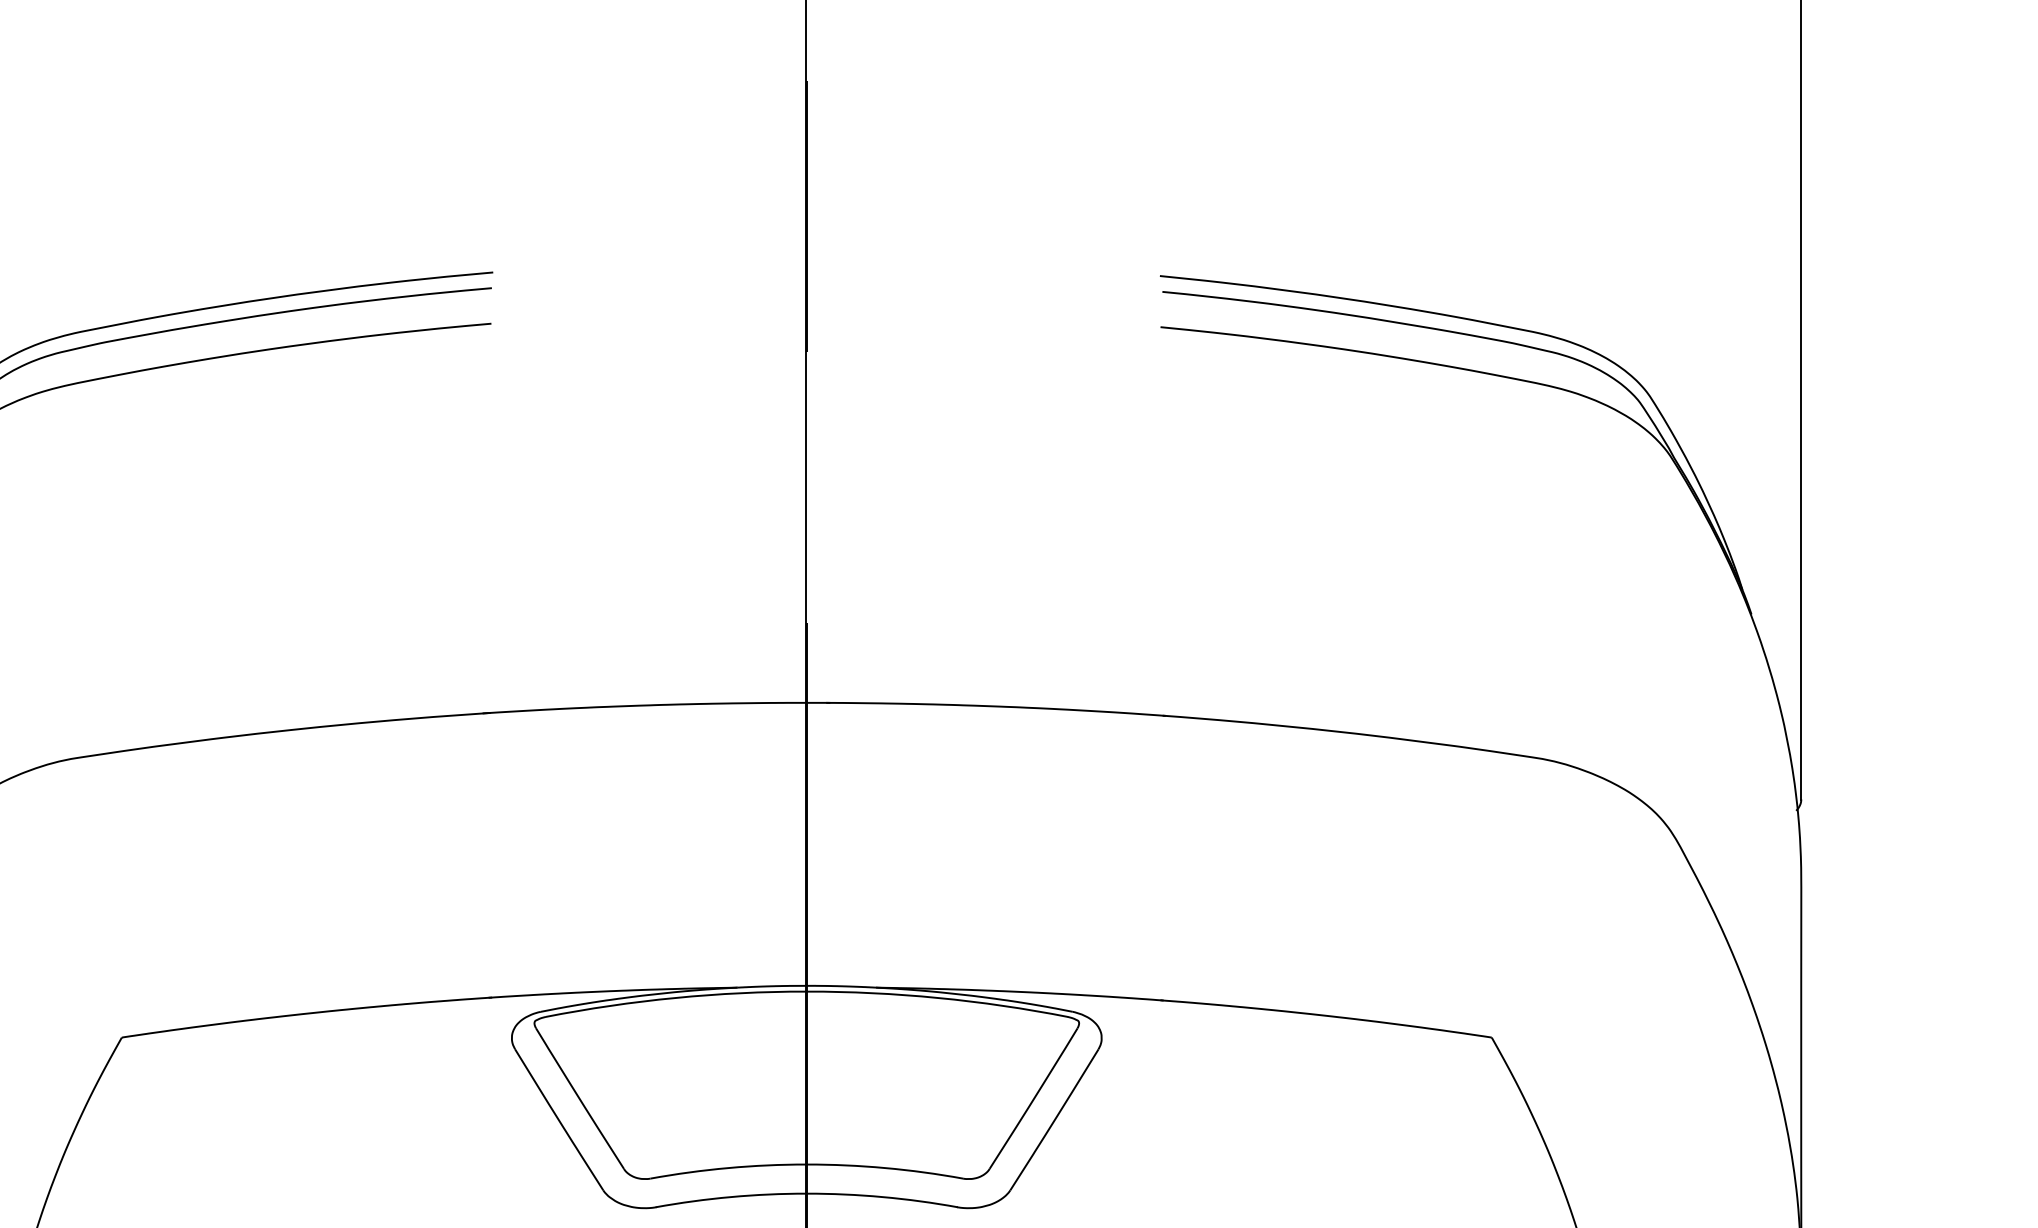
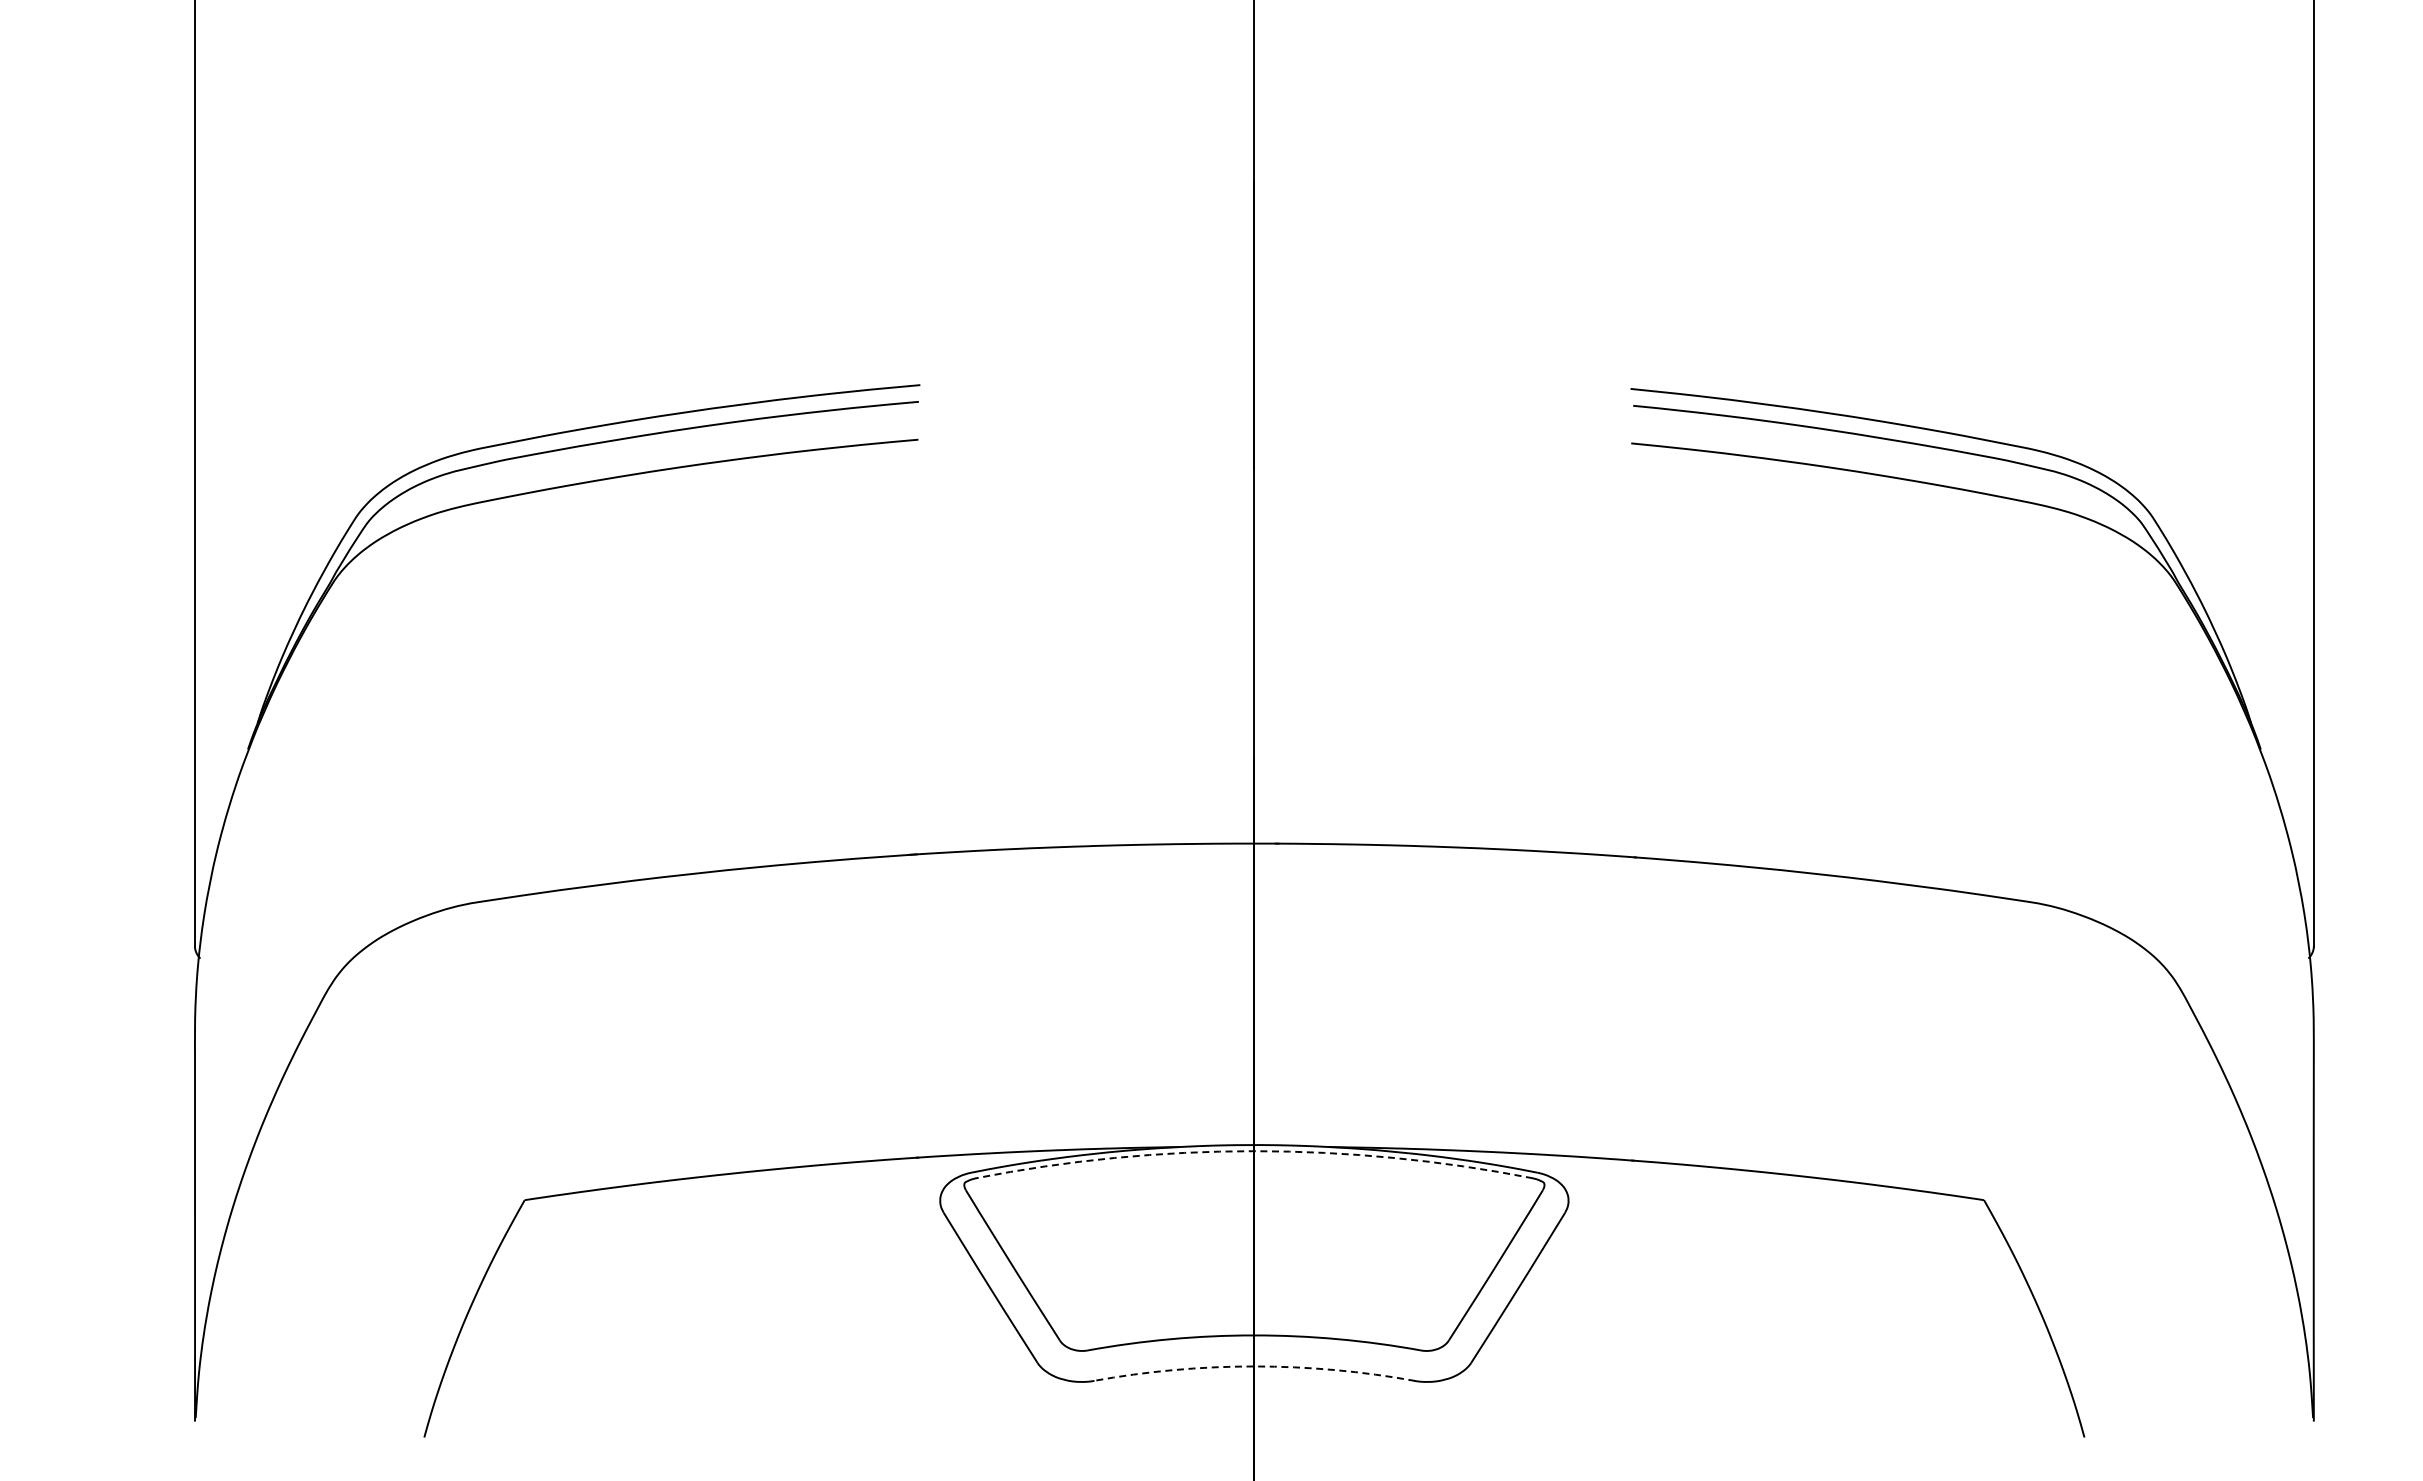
arc: (806, 991) -> (1254, 1151), solid -> dashed
arc: (806, 1193) -> (1254, 1366), solid -> dashed

